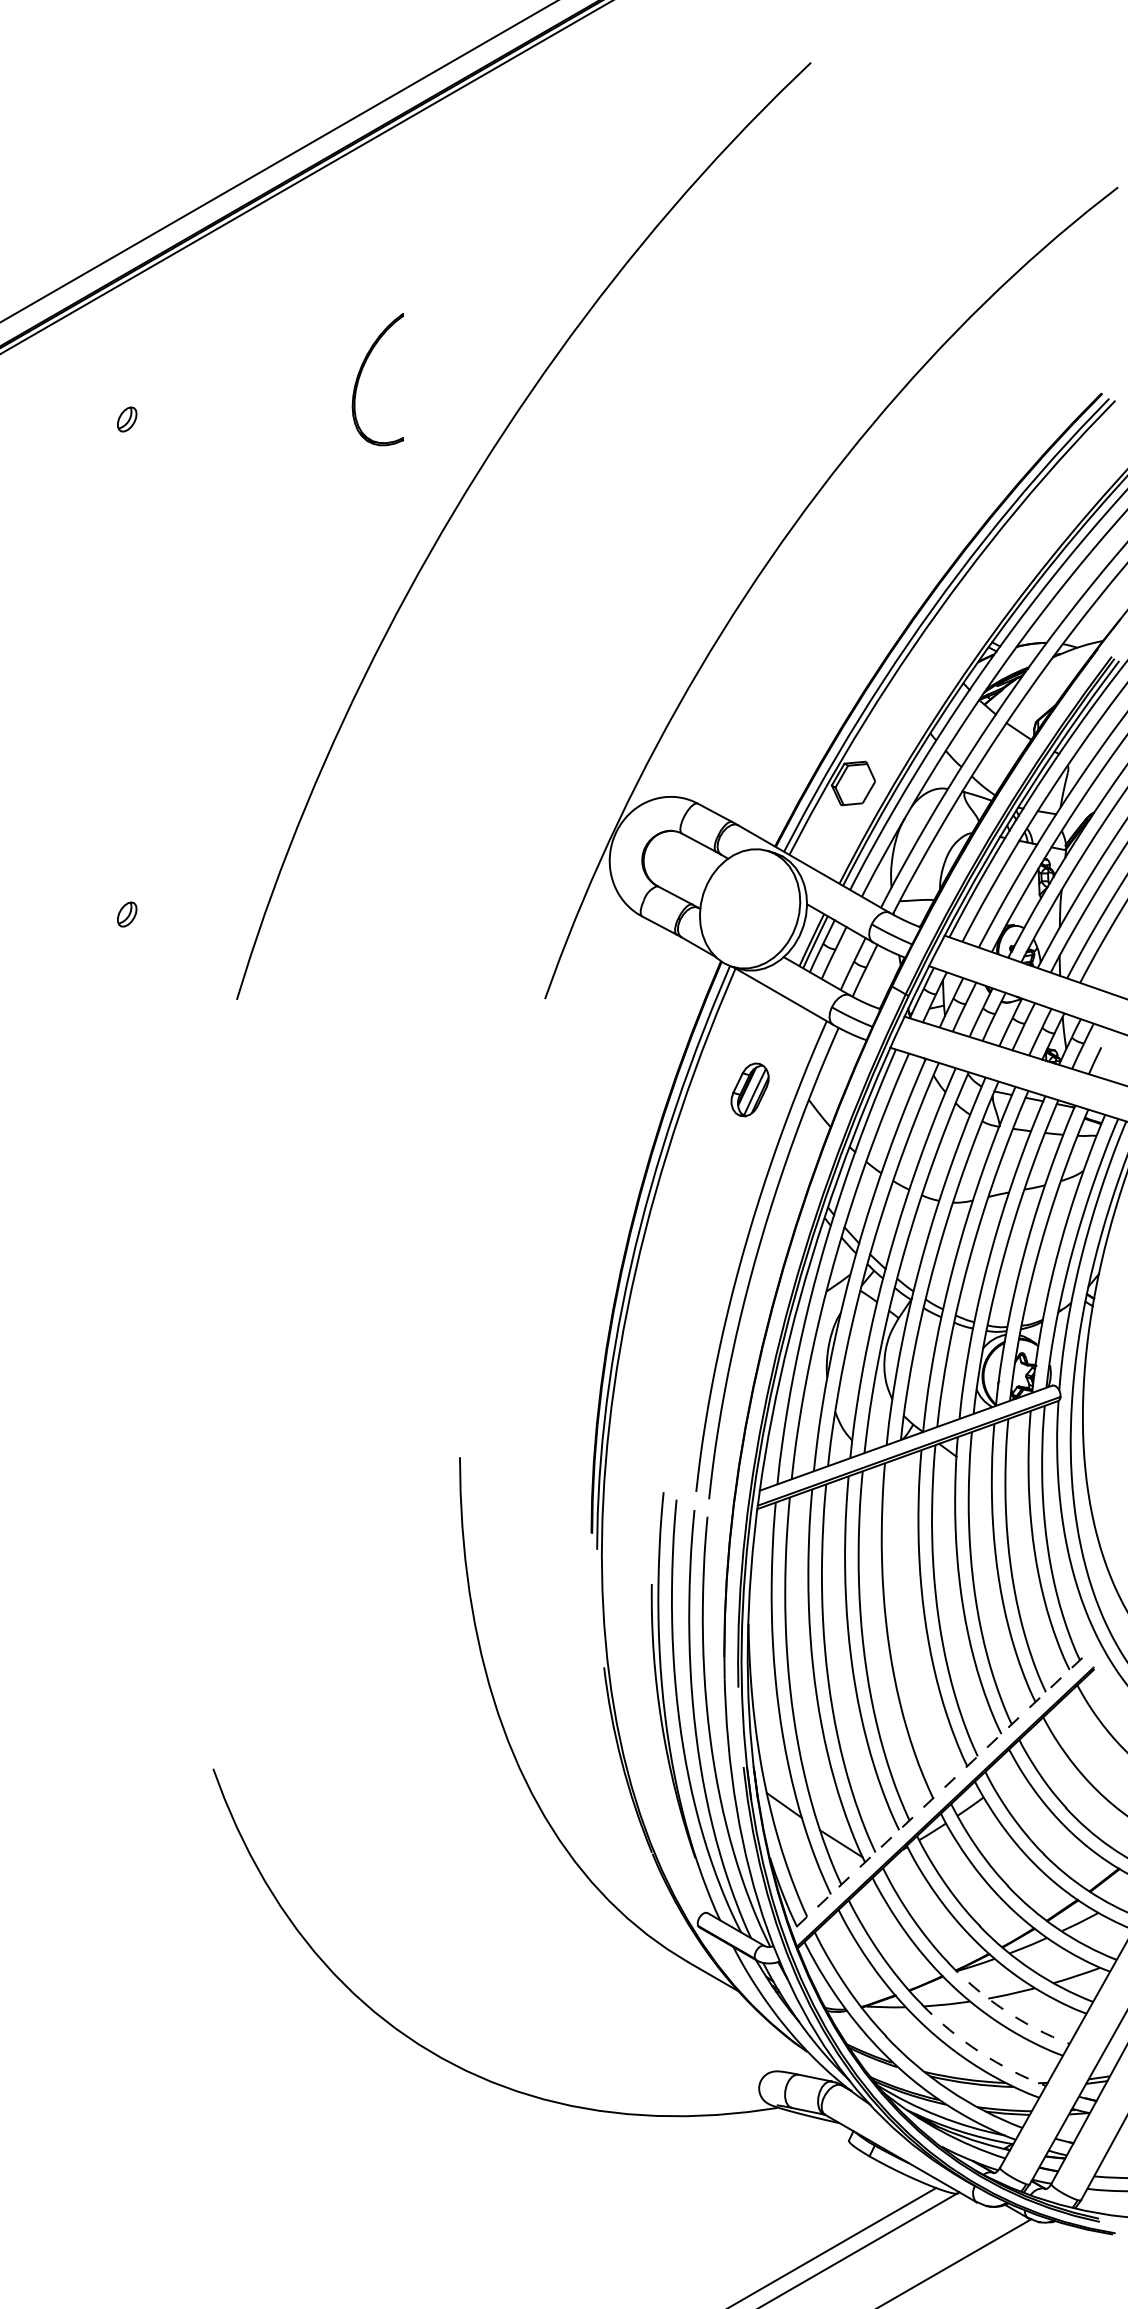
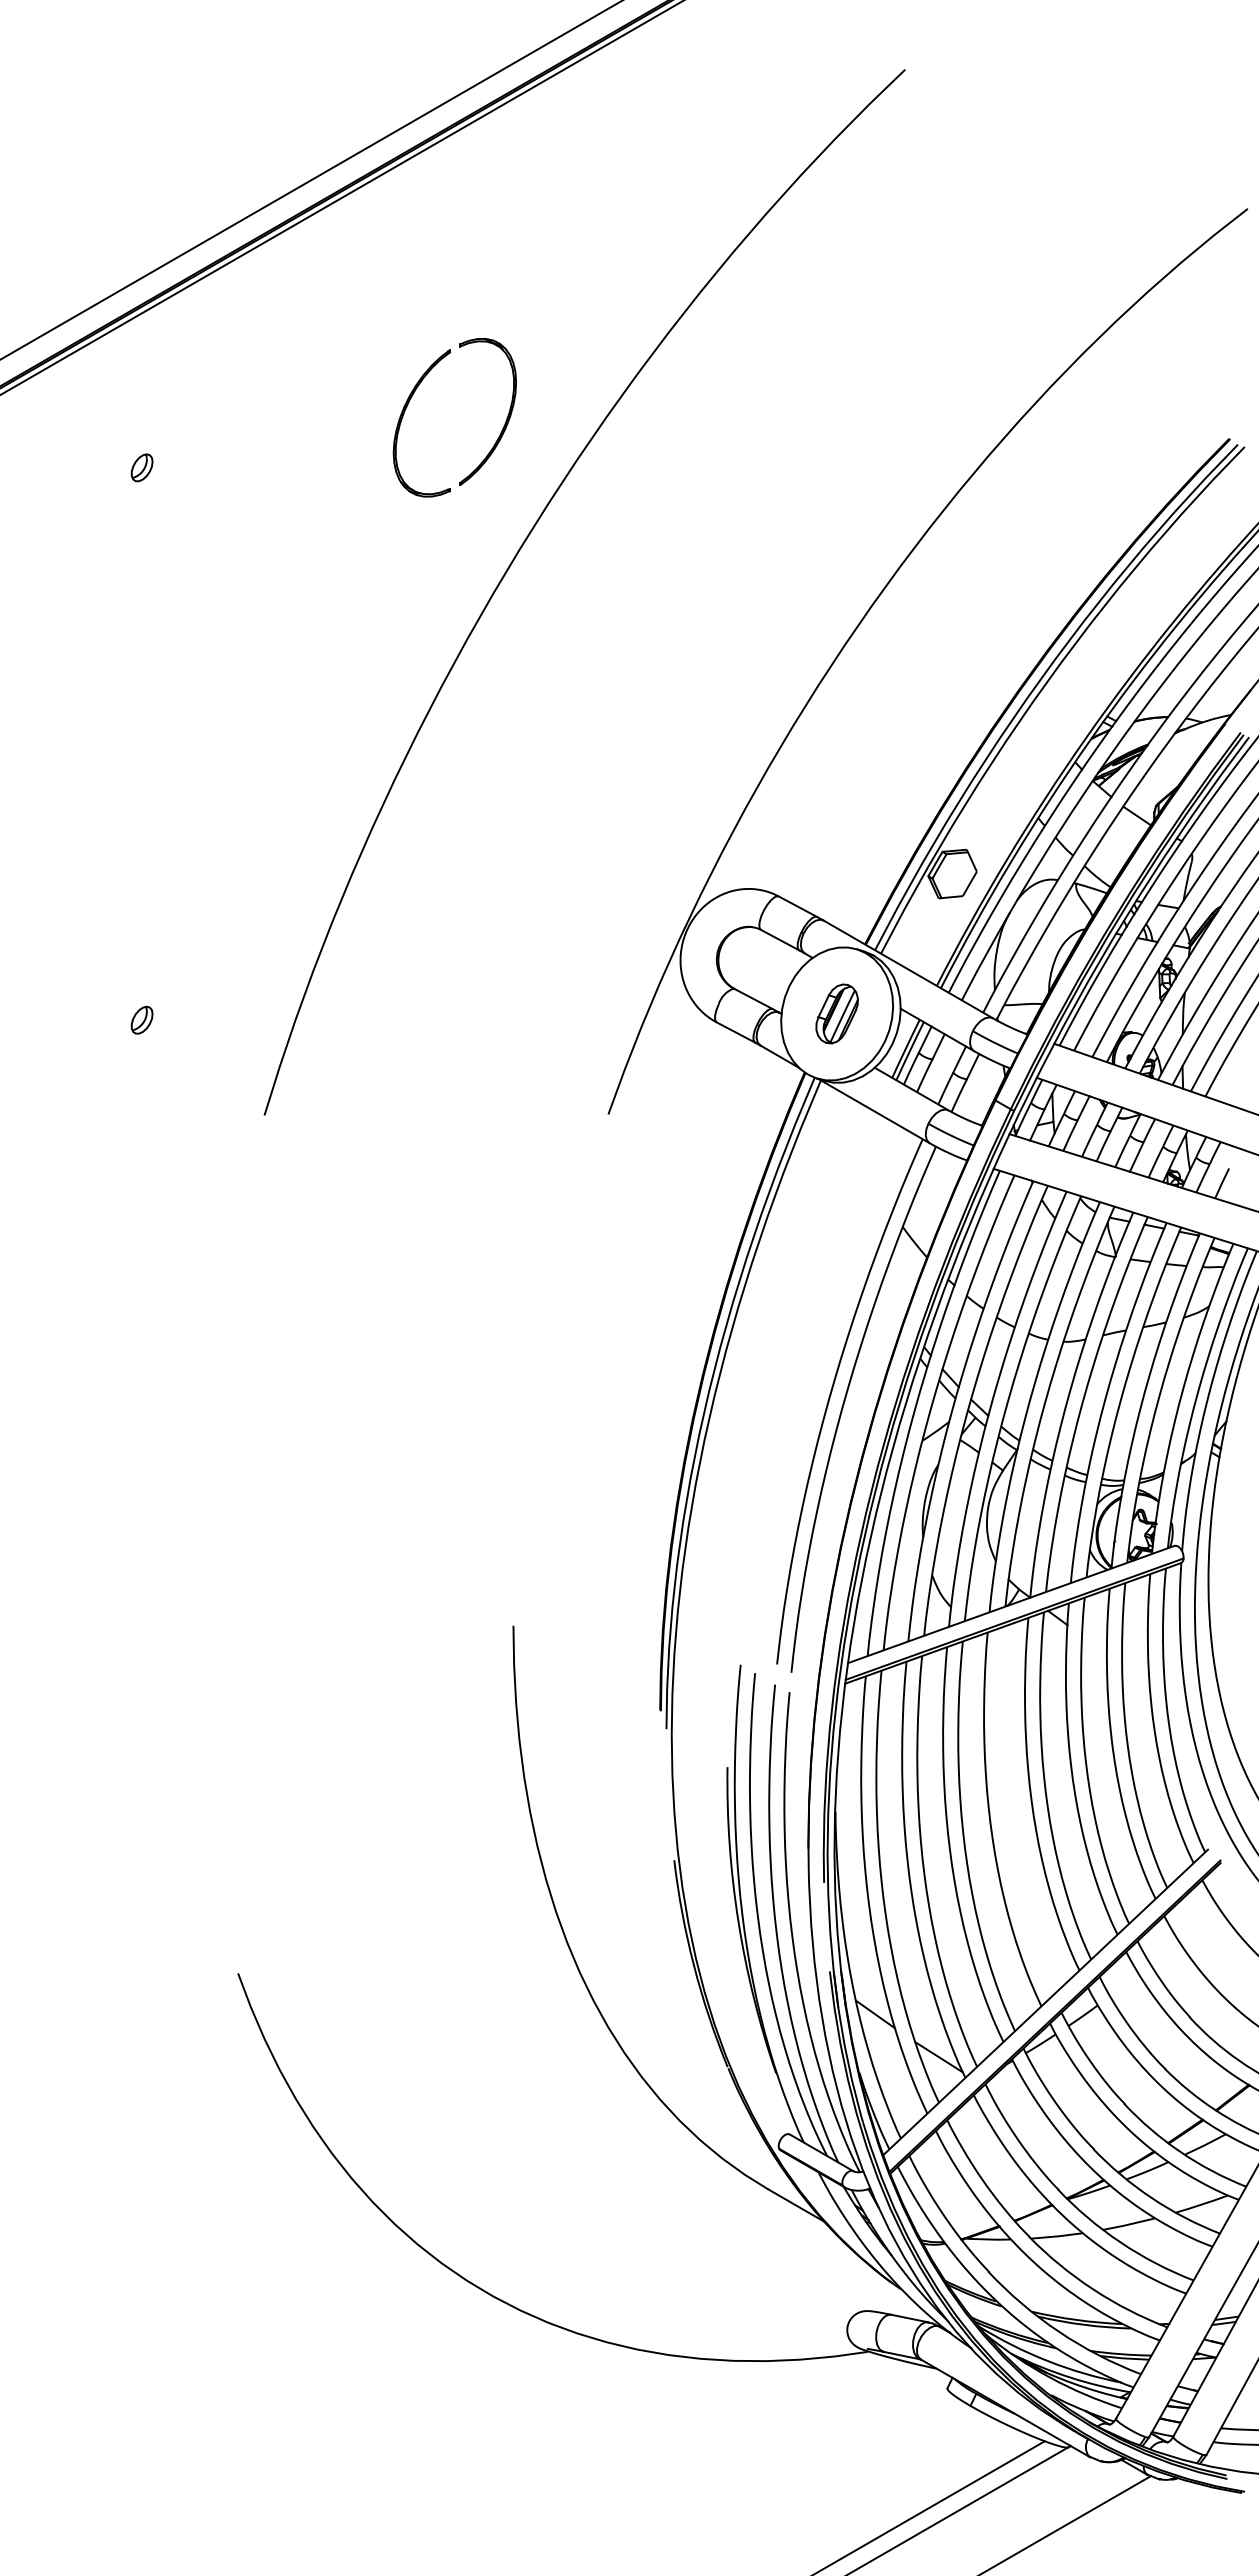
part: (452, 377) -> (505, 420), added
part: (749, 1089) -> (836, 1013), moved
line: (936, 1794) -> (1045, 2002), dashed -> solid
arc: (1004, 2009) -> (1120, 2242), dashed -> solid
arc: (979, 2052) -> (1093, 2289), dashed -> solid

